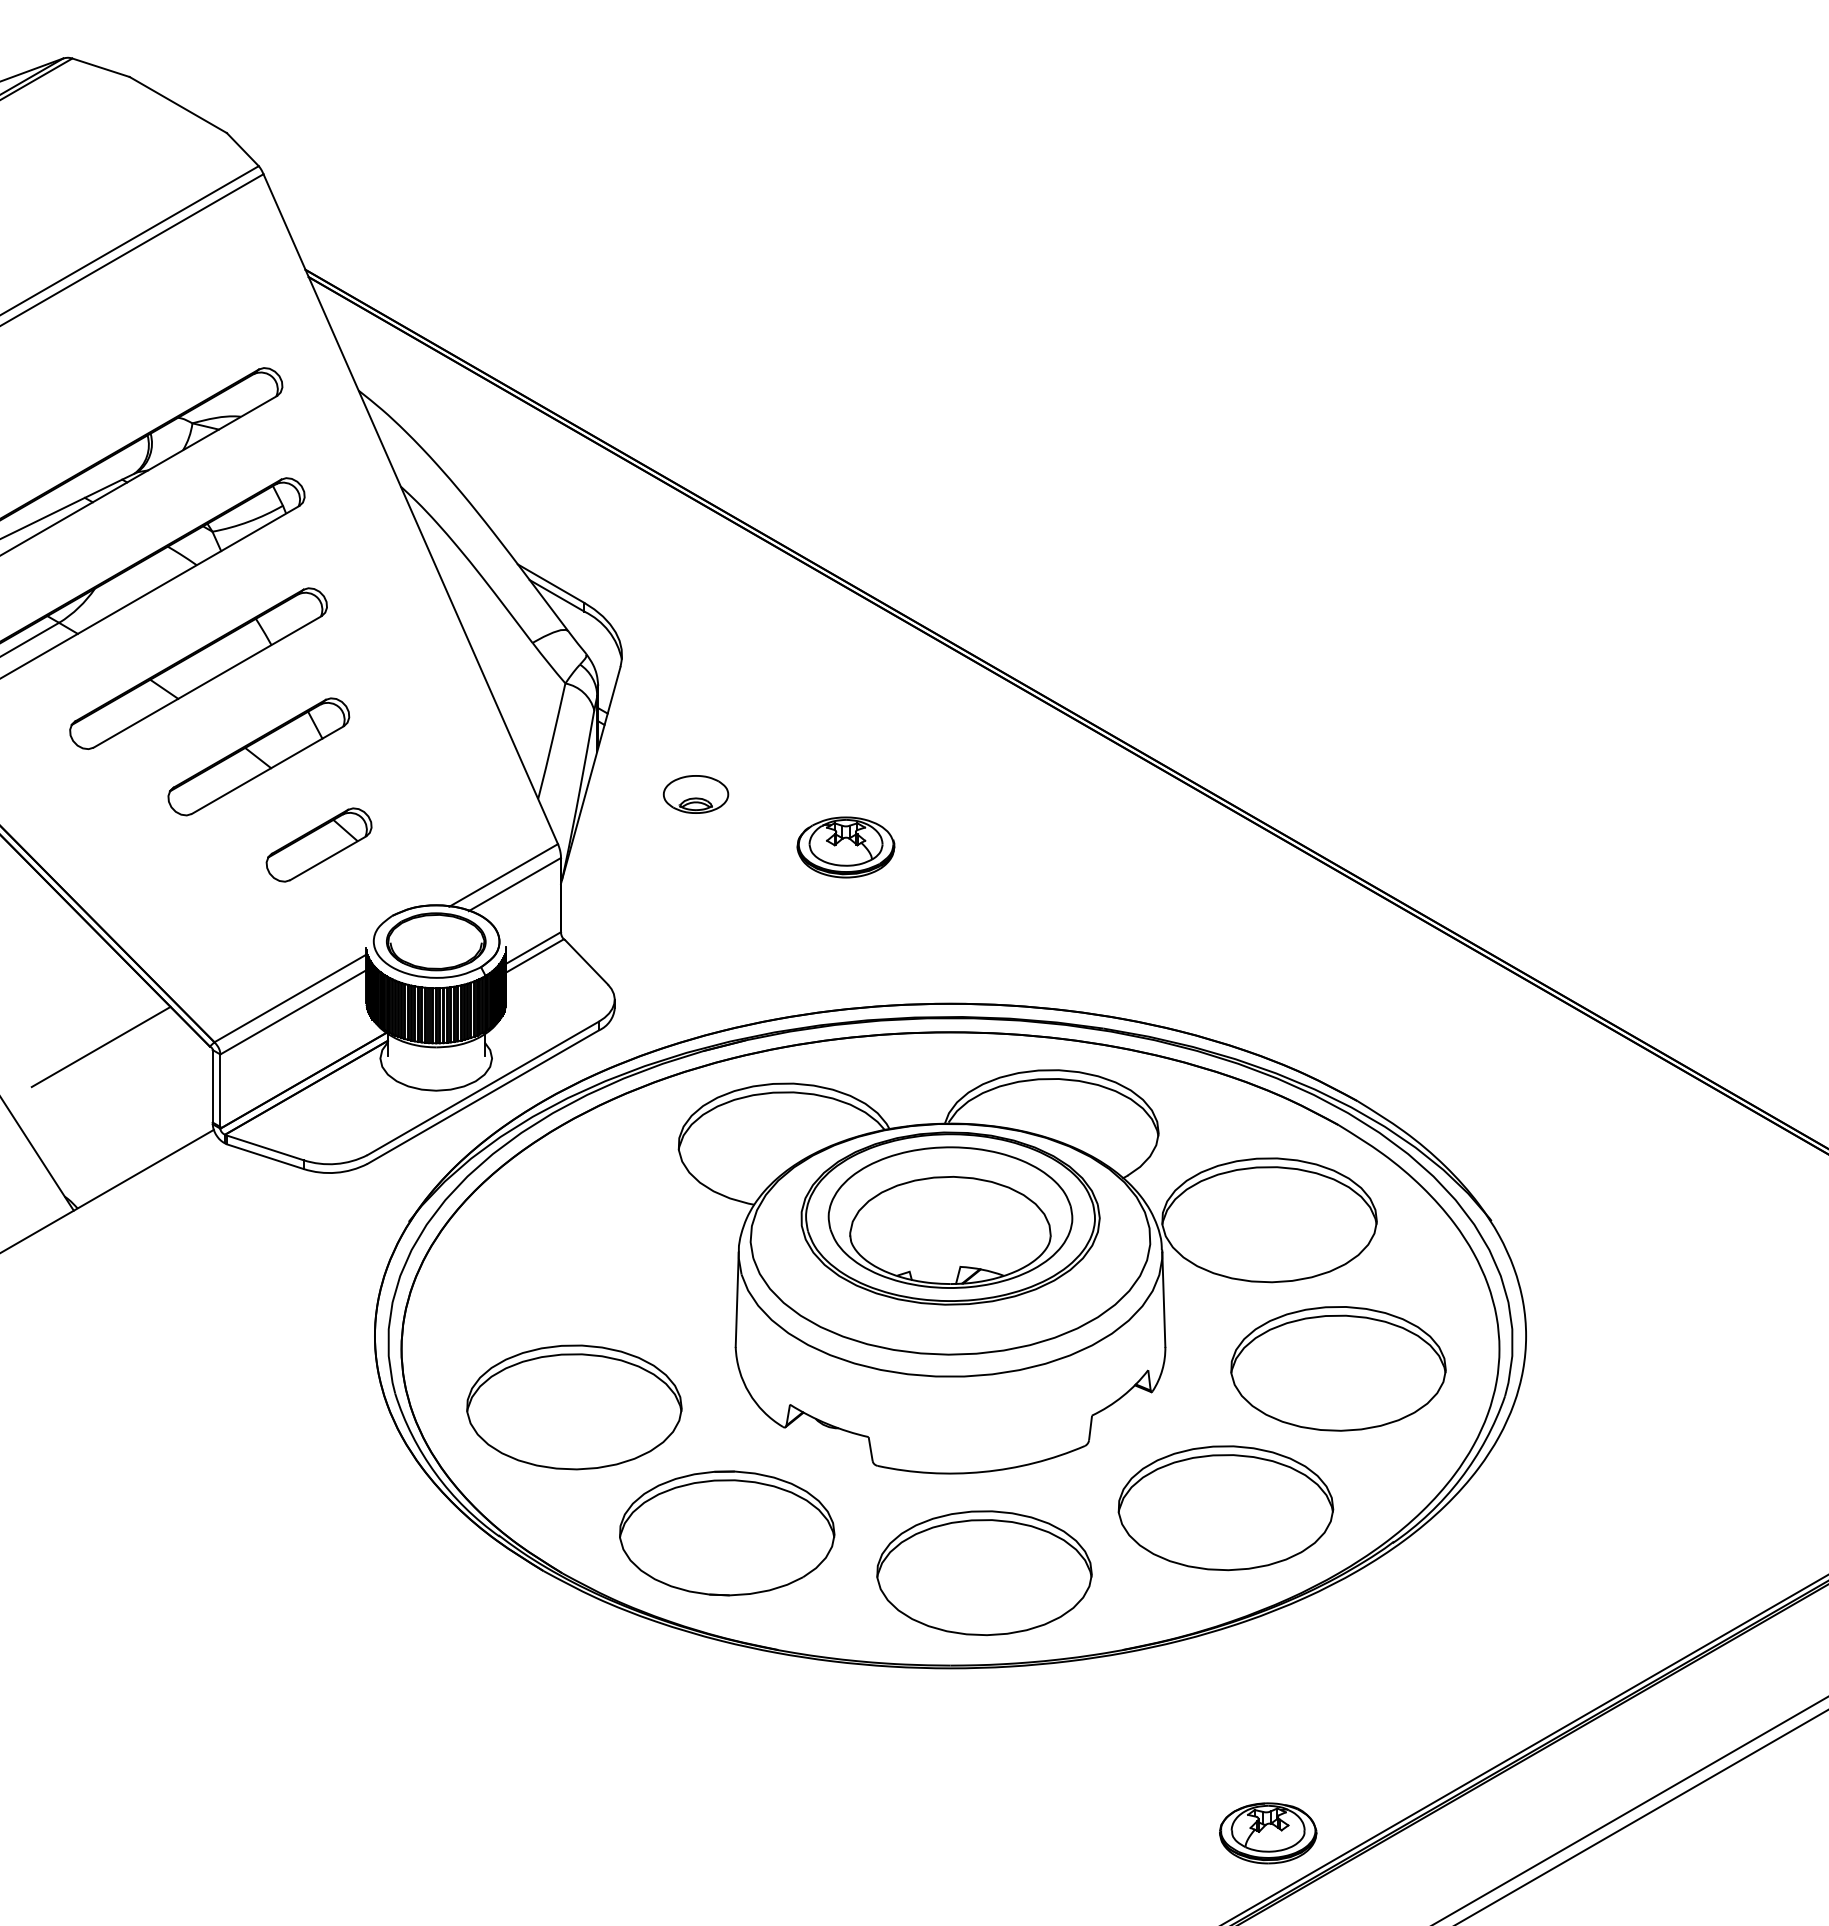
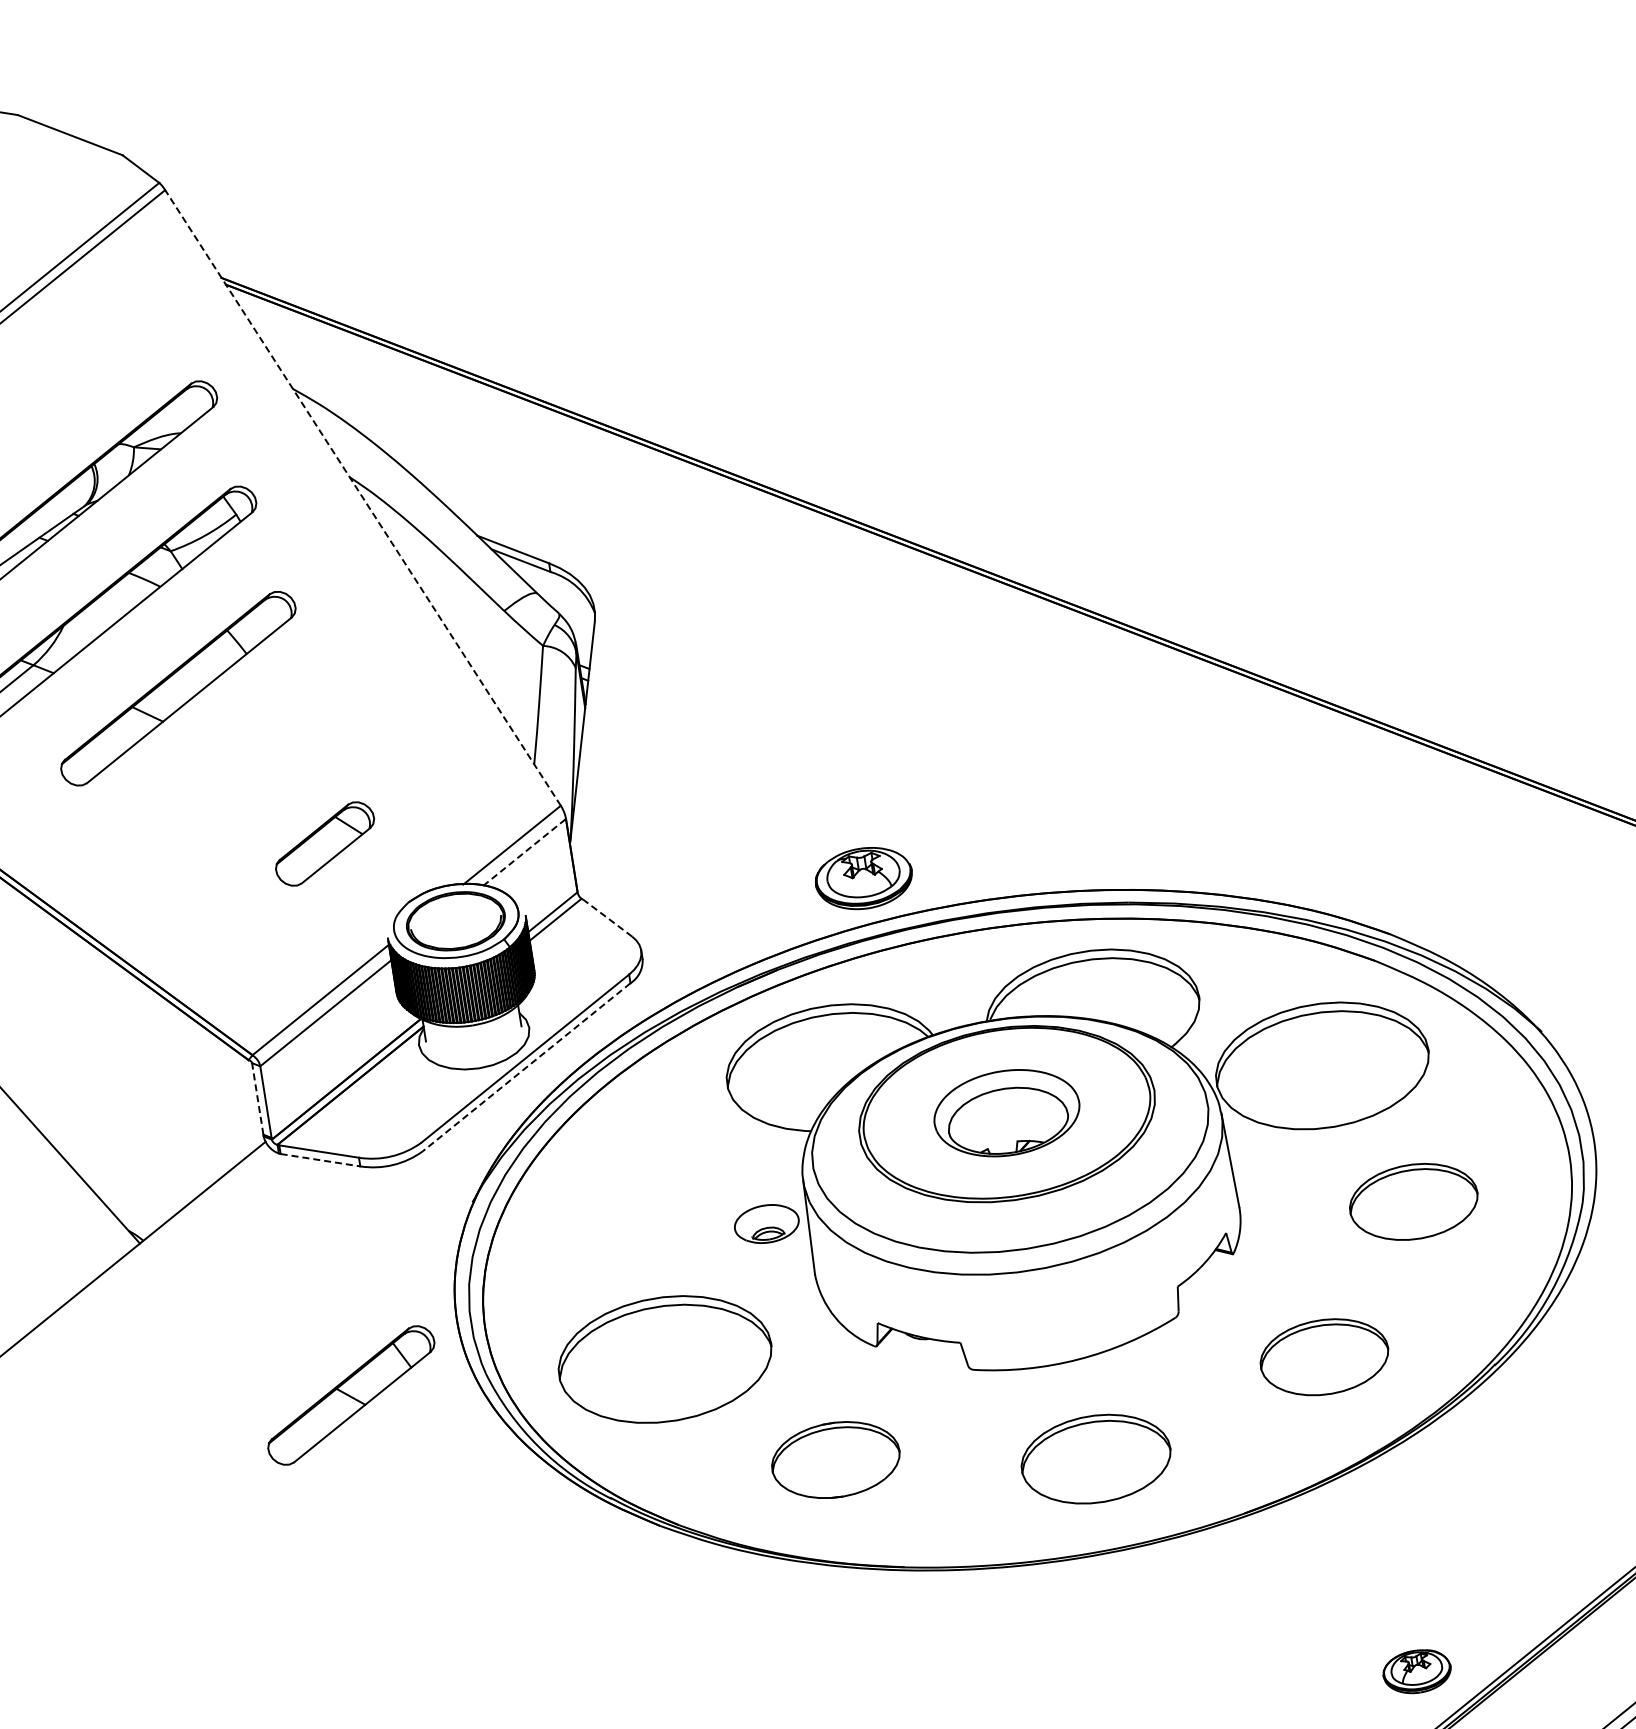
line: (410, 509) -> (362, 498), solid -> dashed
part: (258, 756) -> (350, 1395), moved
part: (695, 794) -> (766, 1224), moved
part: (845, 847) -> (863, 878), moved
line: (515, 884) -> (525, 852), solid -> dashed
line: (586, 962) -> (607, 918), solid -> dashed
line: (100, 1046) -> (140, 1077), removed
line: (212, 1085) -> (257, 1098), solid -> dashed
line: (483, 1097) -> (526, 1067), solid -> dashed
line: (265, 1156) -> (320, 1160), solid -> dashed
part: (950, 1217) -> (1006, 1113), size x0.6
part: (1338, 1368) -> (1413, 1201), size x0.6
part: (1225, 1508) -> (1324, 1357), size x0.6
part: (727, 1533) -> (836, 1460), size x0.6
part: (984, 1573) -> (1096, 1459), size x0.7
part: (1268, 1833) -> (1417, 1671), size x0.7

